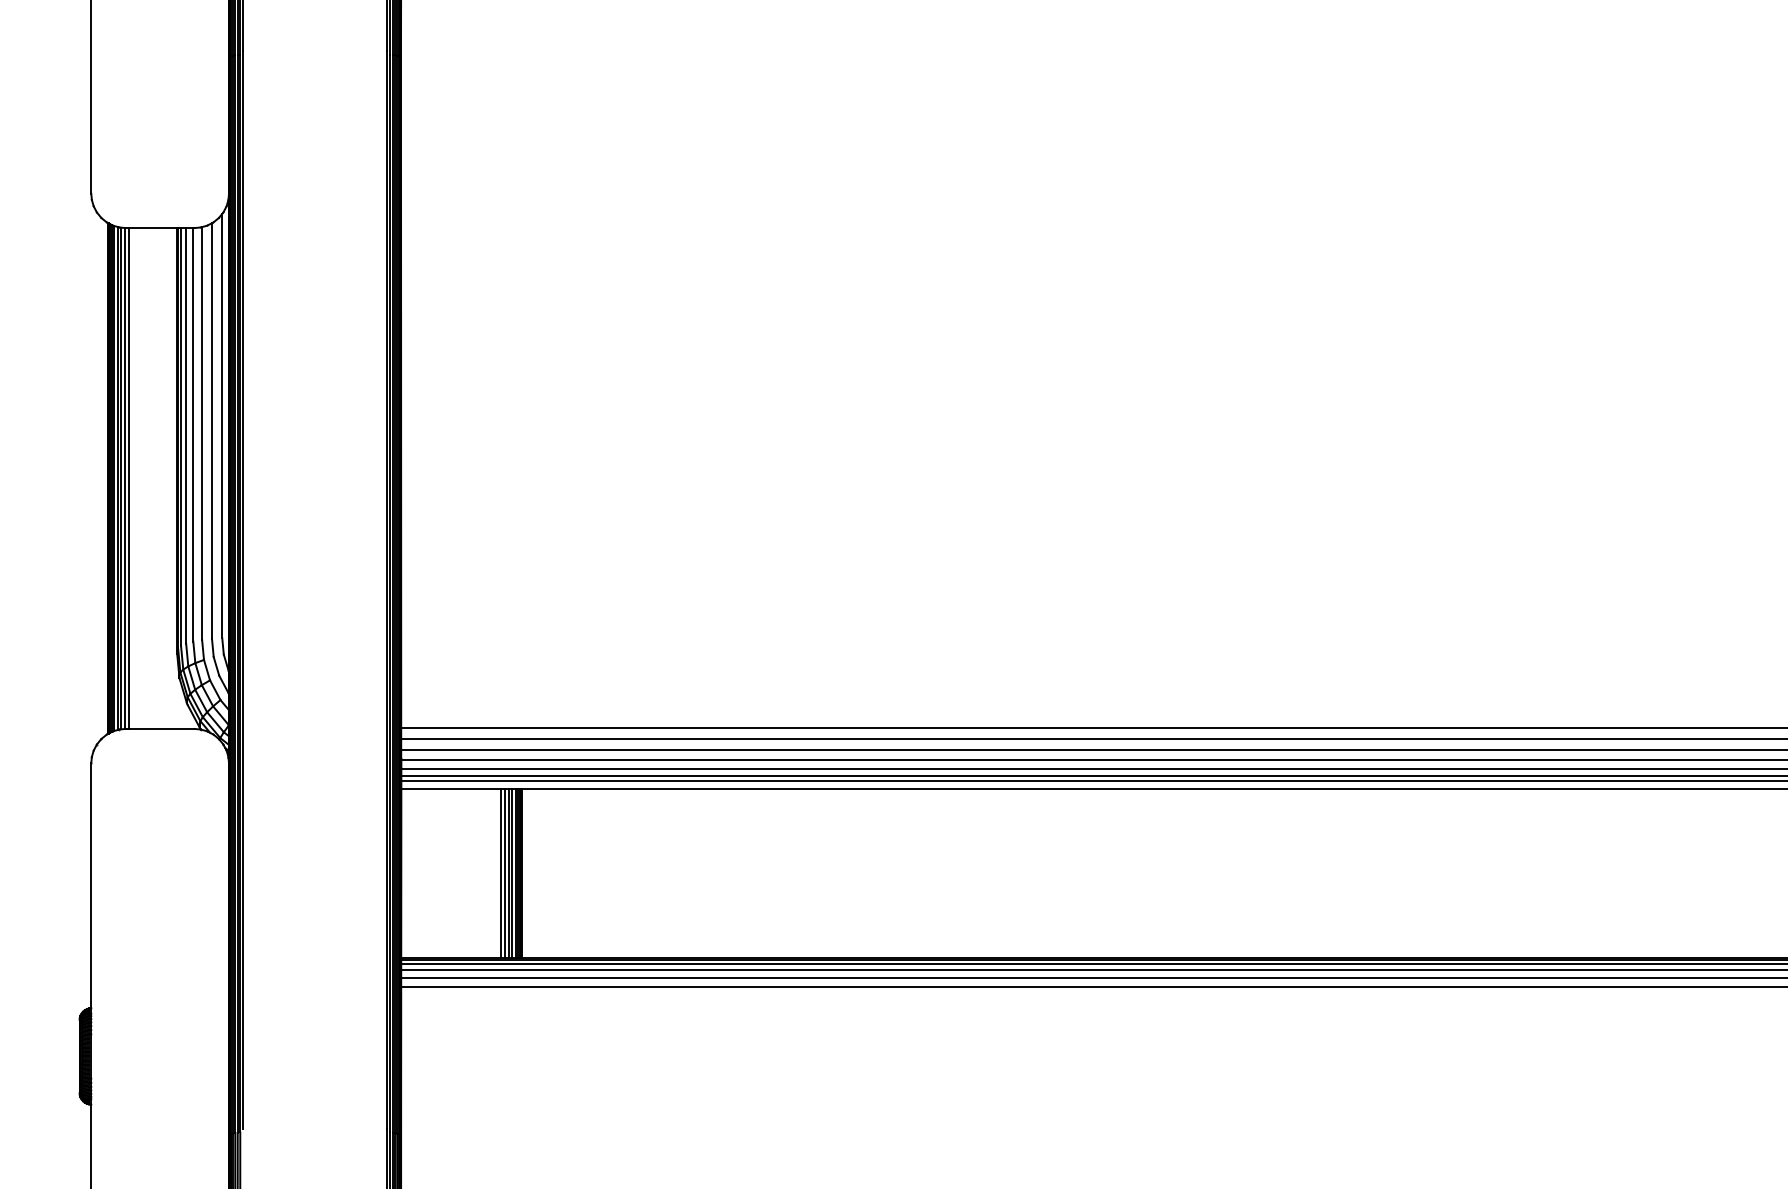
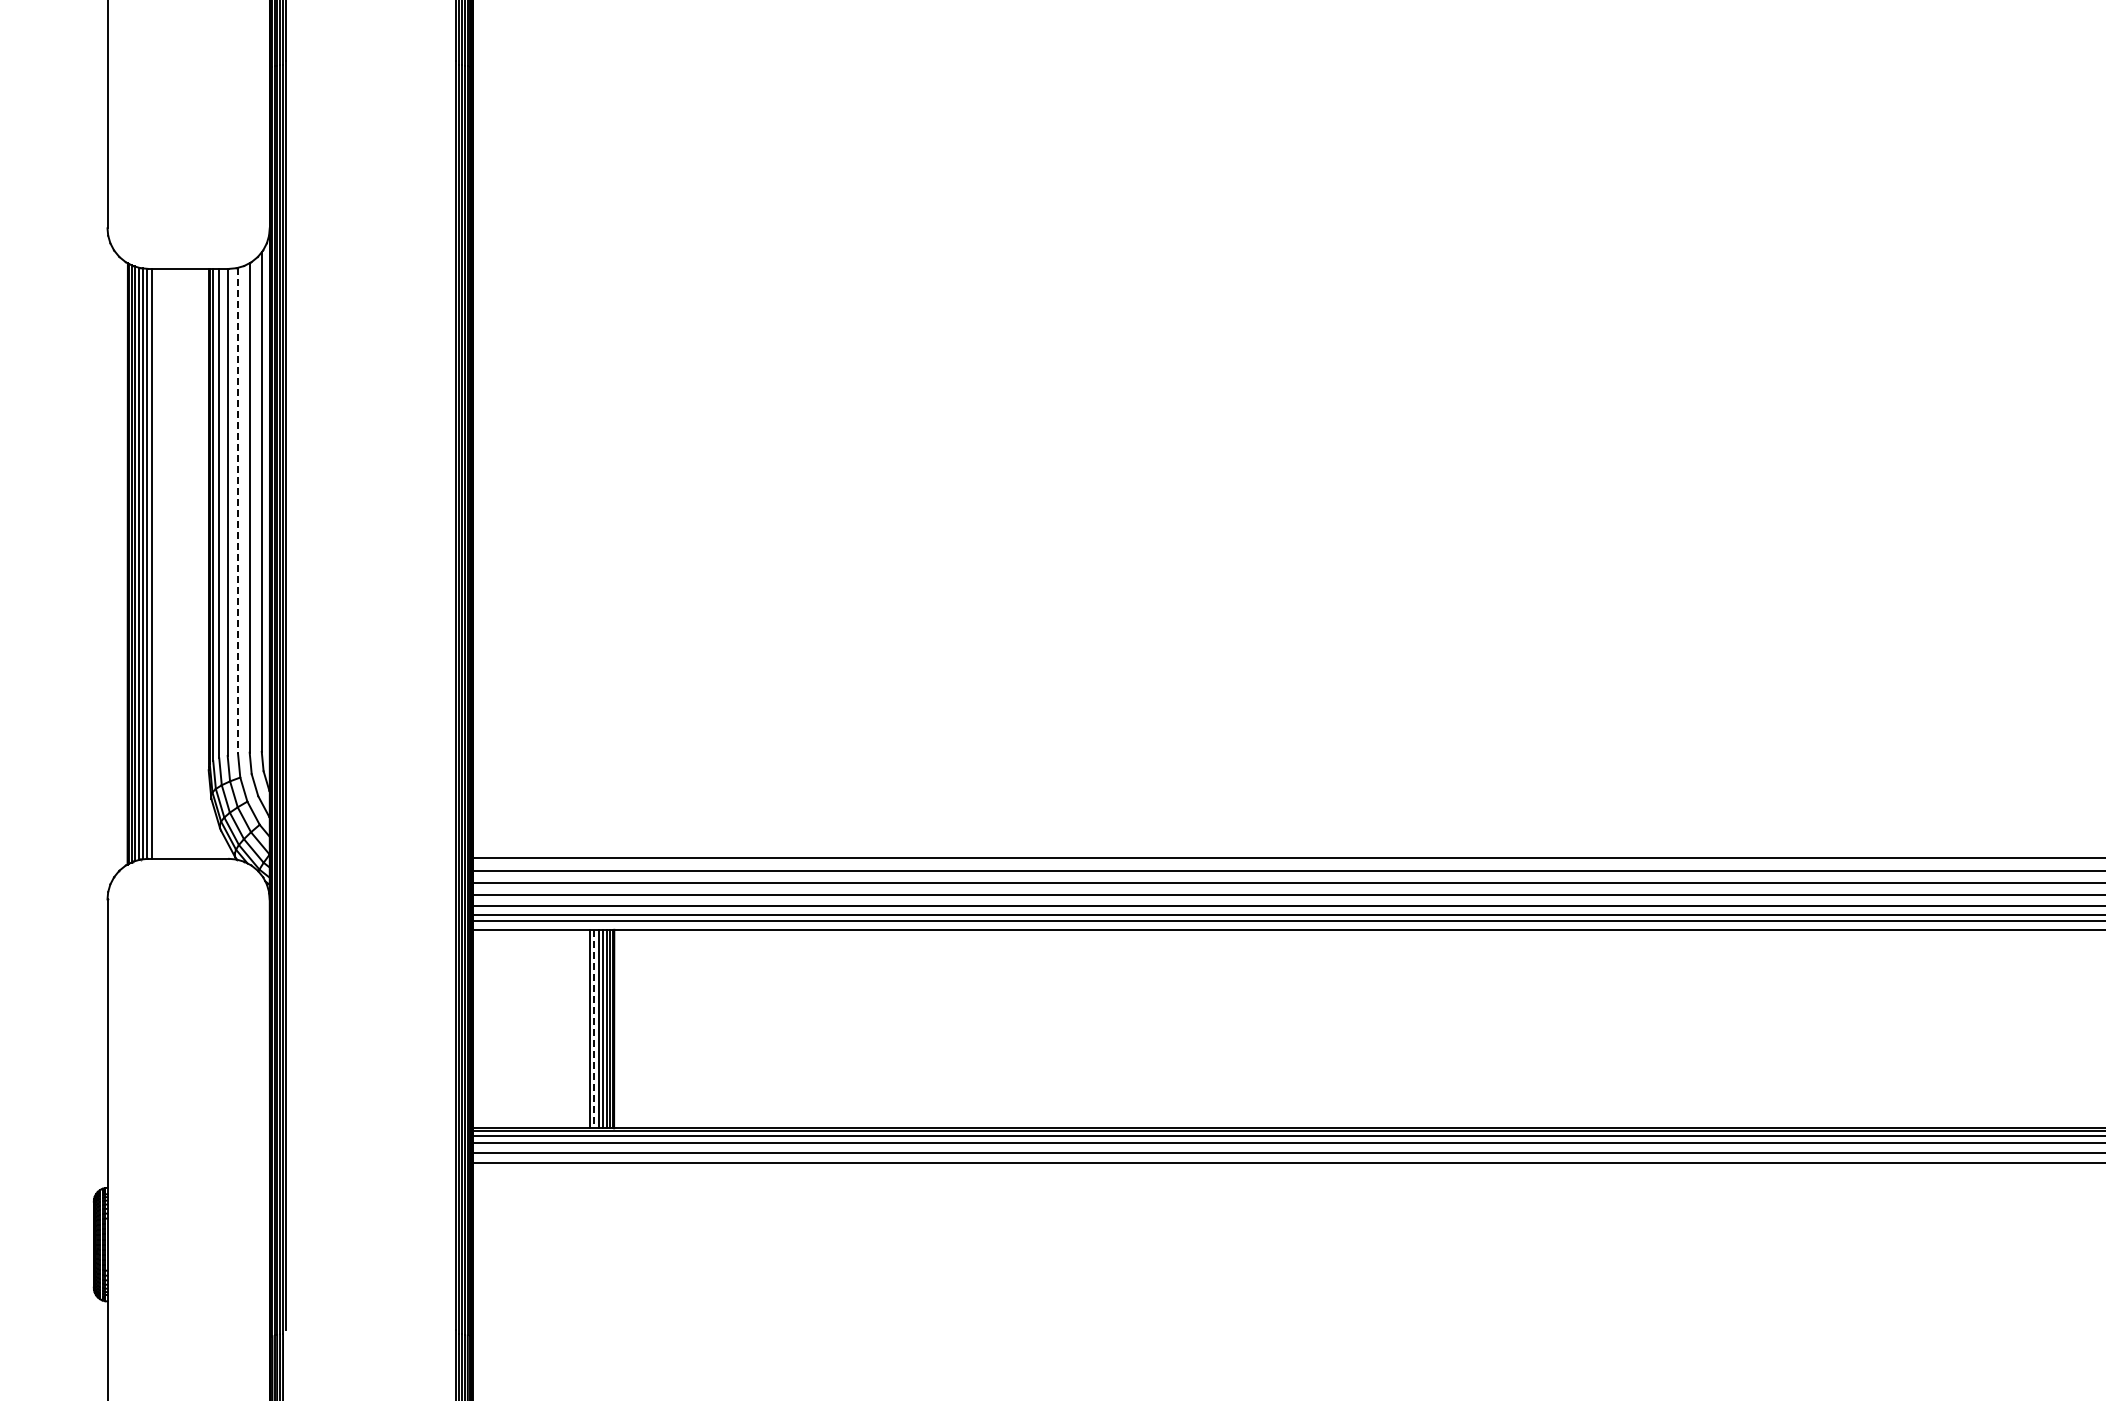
line: (202, 434) -> (238, 511), solid -> dashed
line: (504, 873) -> (594, 1029), solid -> dashed

